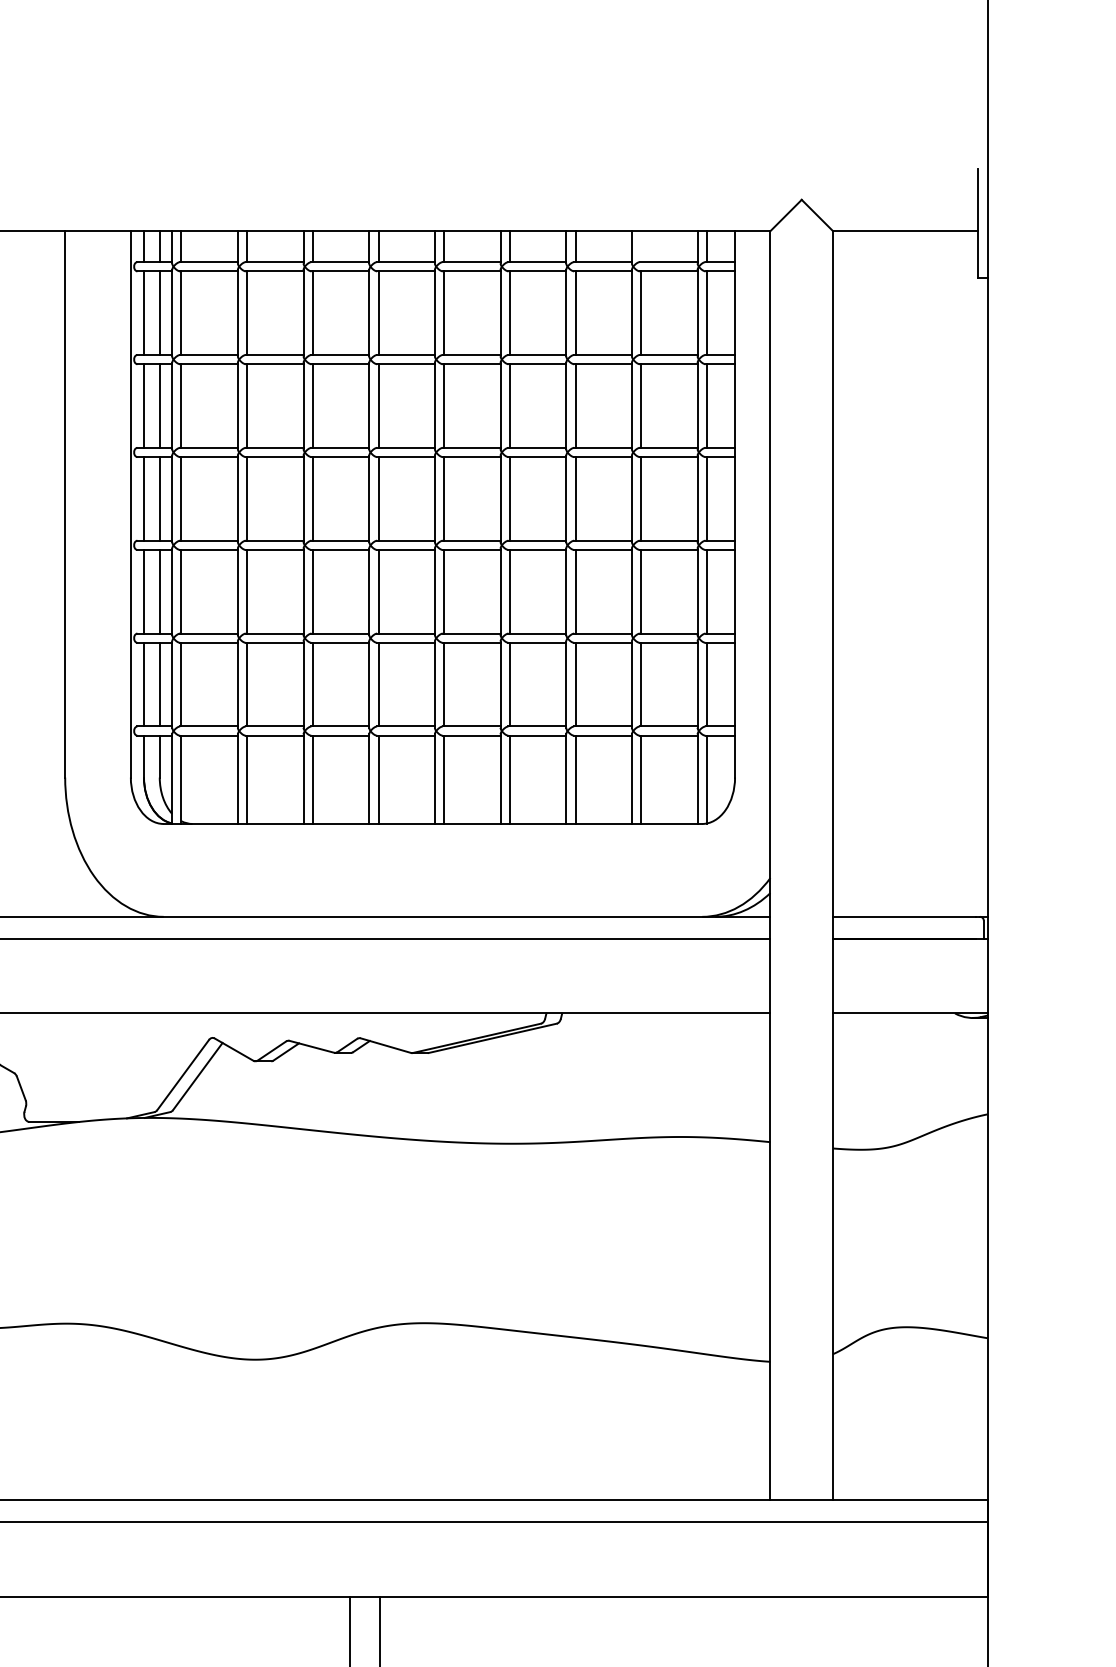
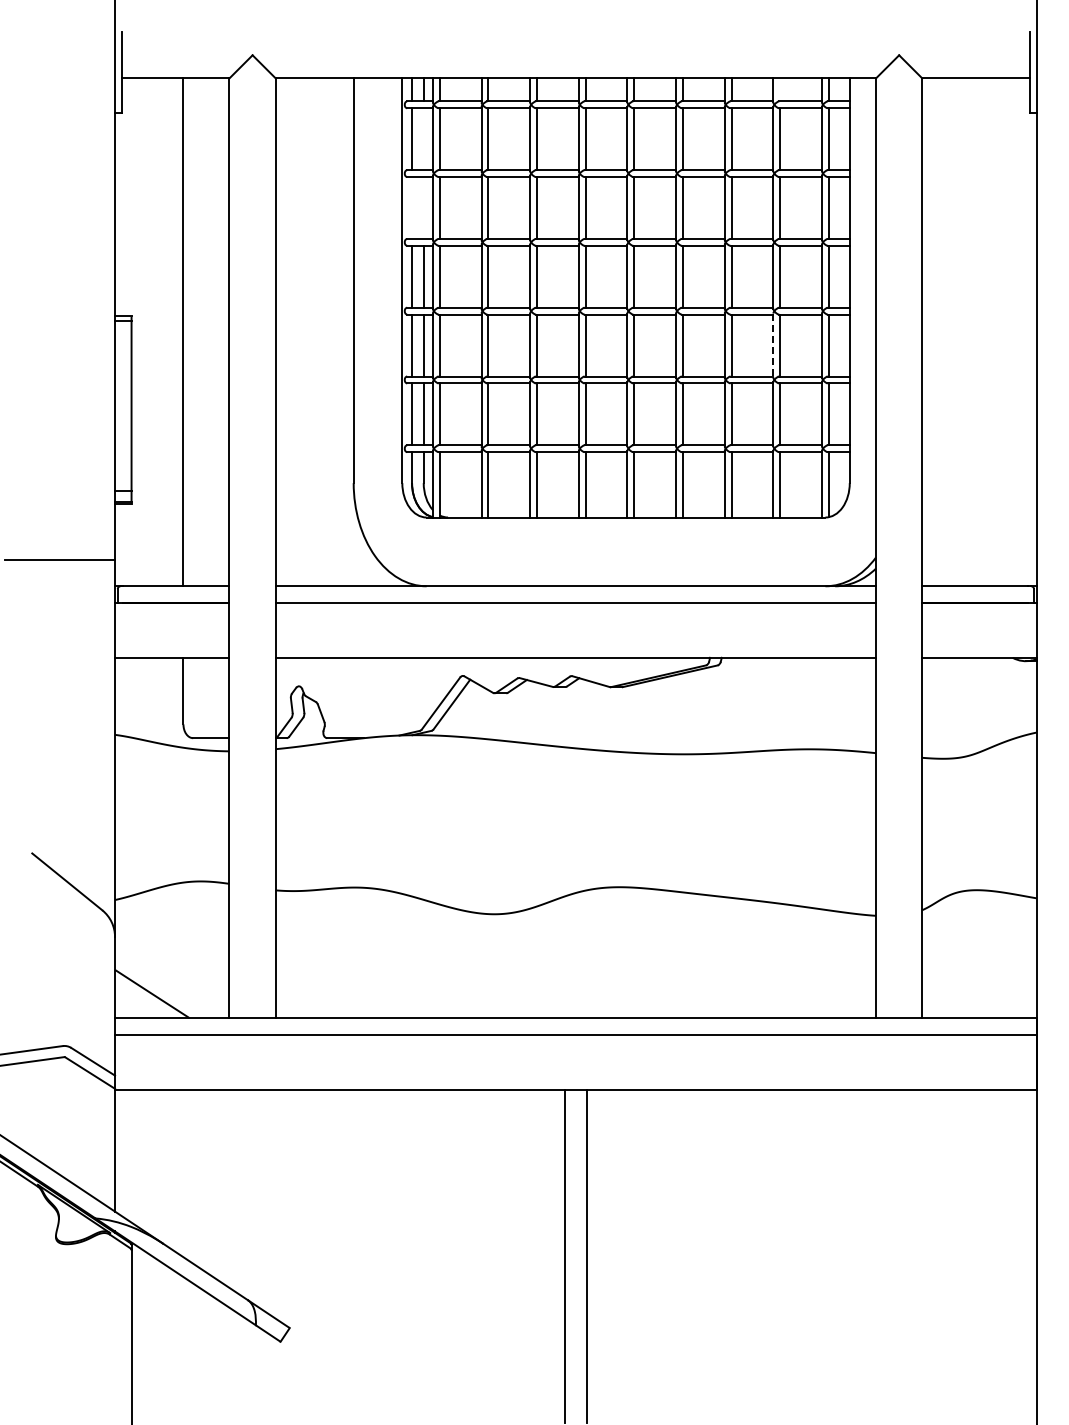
line: (159, 313) -> (423, 139), removed
line: (144, 405) -> (412, 207), removed
line: (159, 405) -> (423, 207), removed
line: (632, 591) -> (773, 345), solid -> dashed

